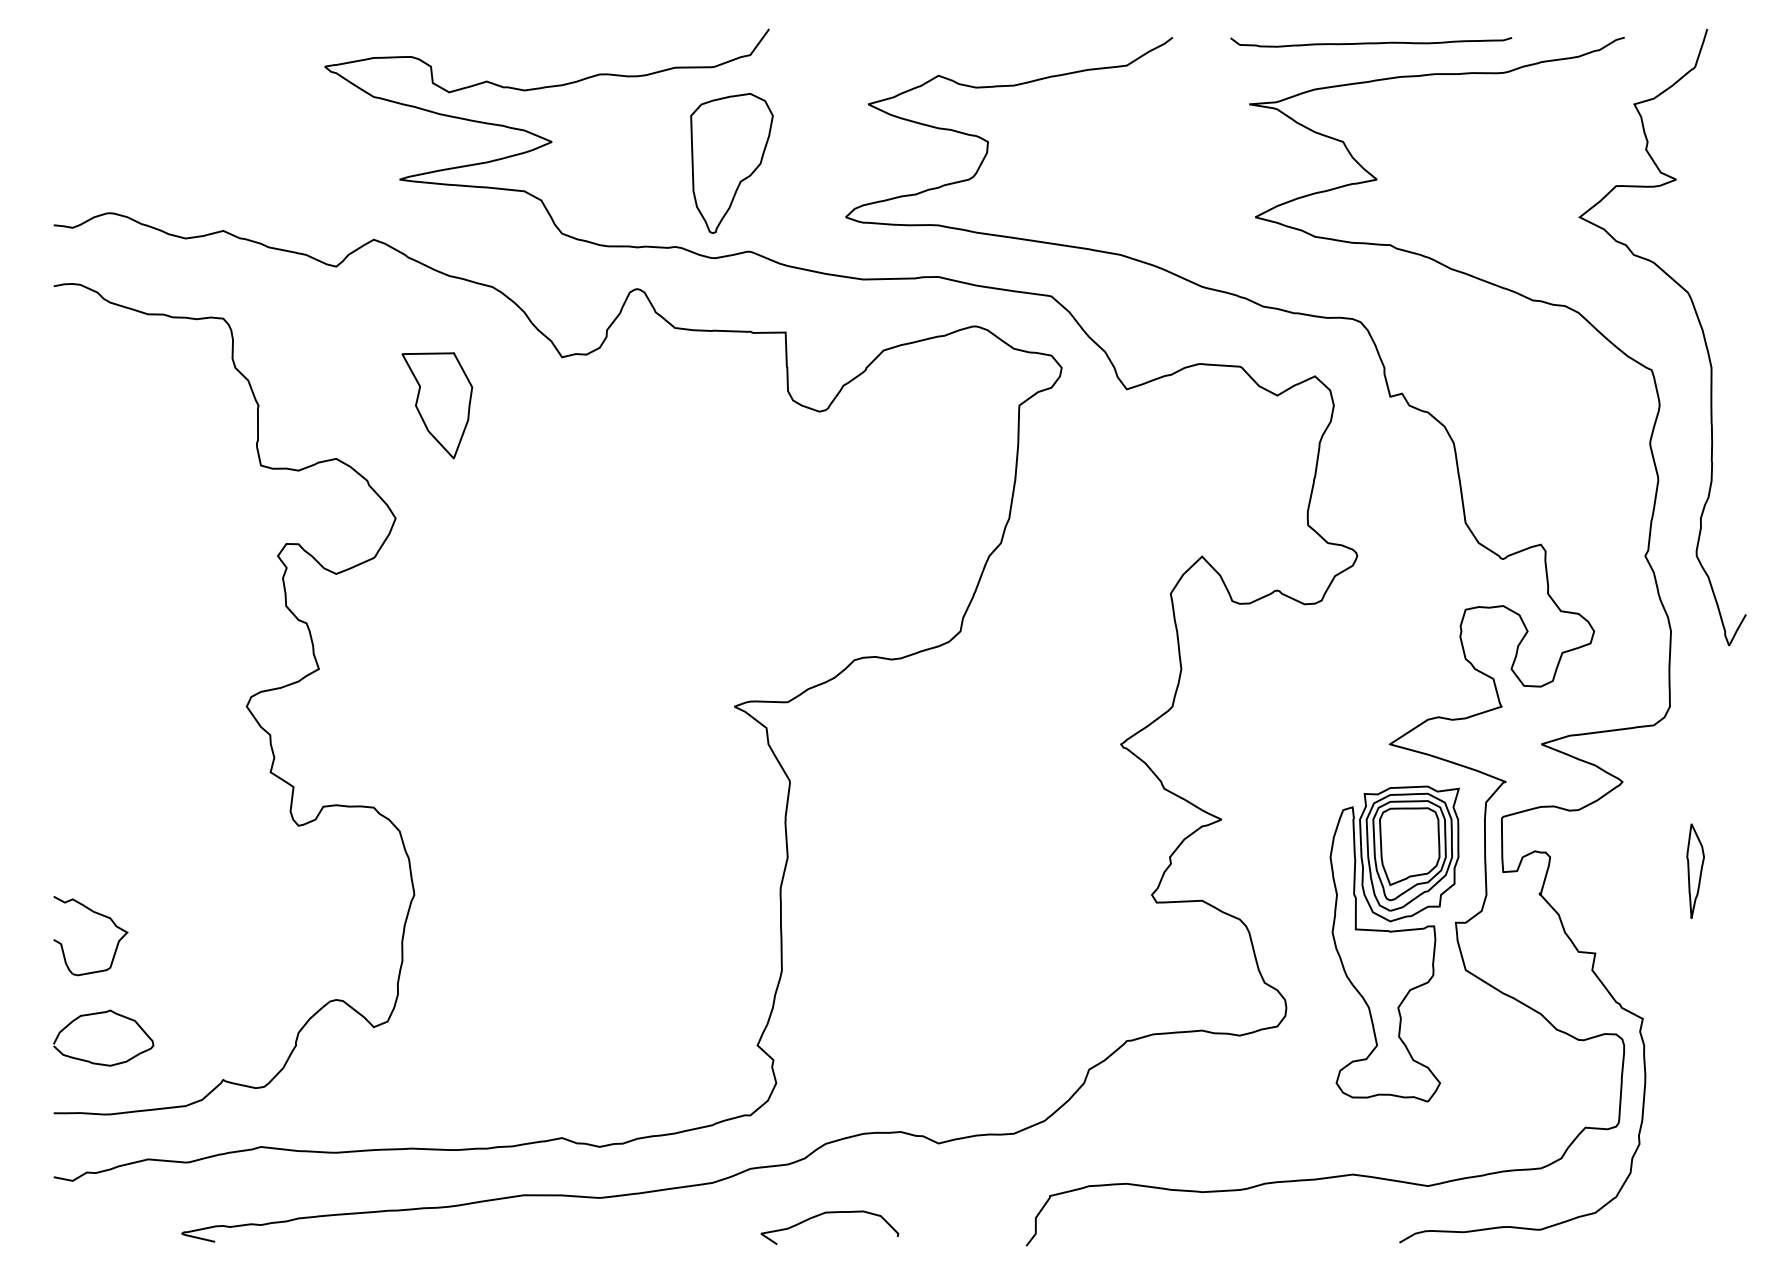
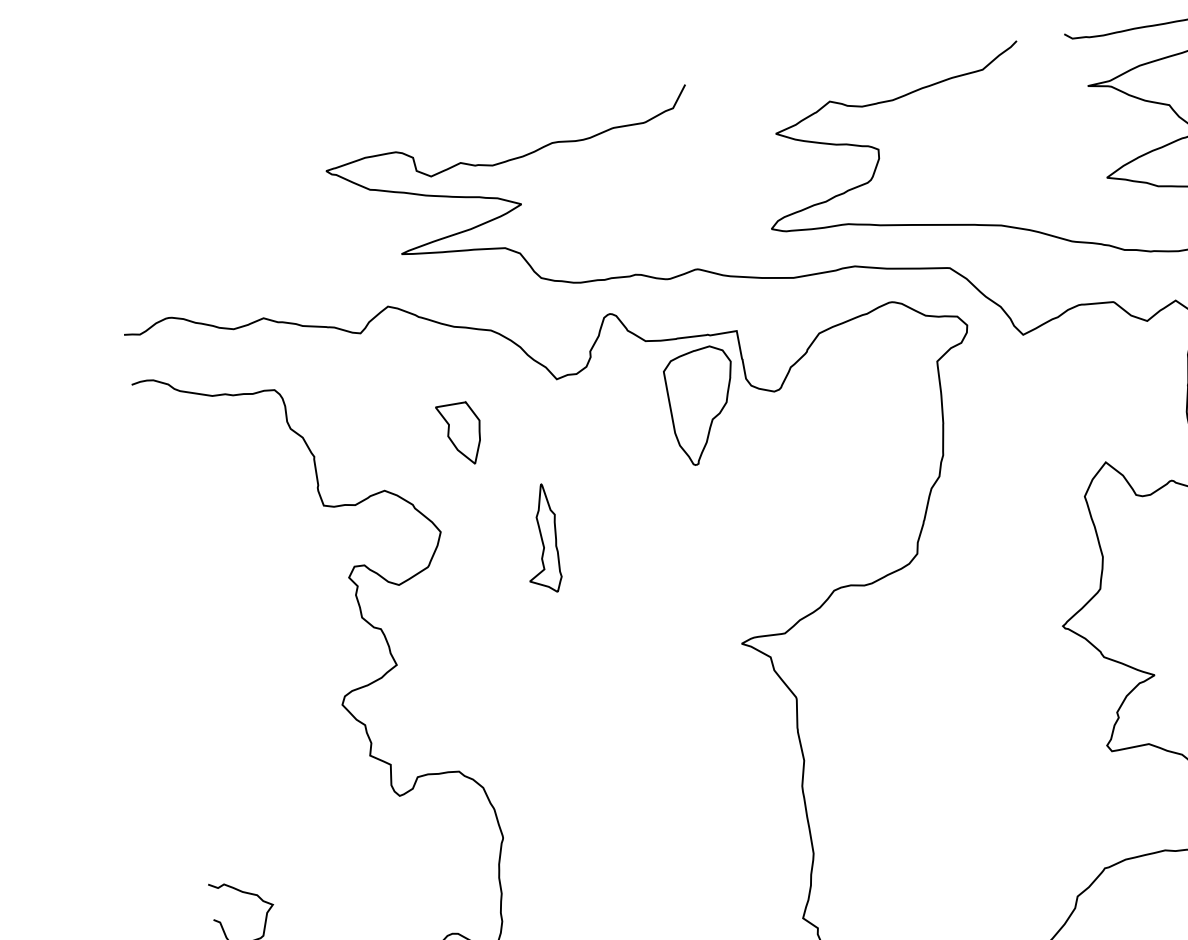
part: (731, 163) -> (702, 405), moved
part: (437, 404) -> (460, 433), size x0.71
part: (513, 545) -> (540, 539), added

